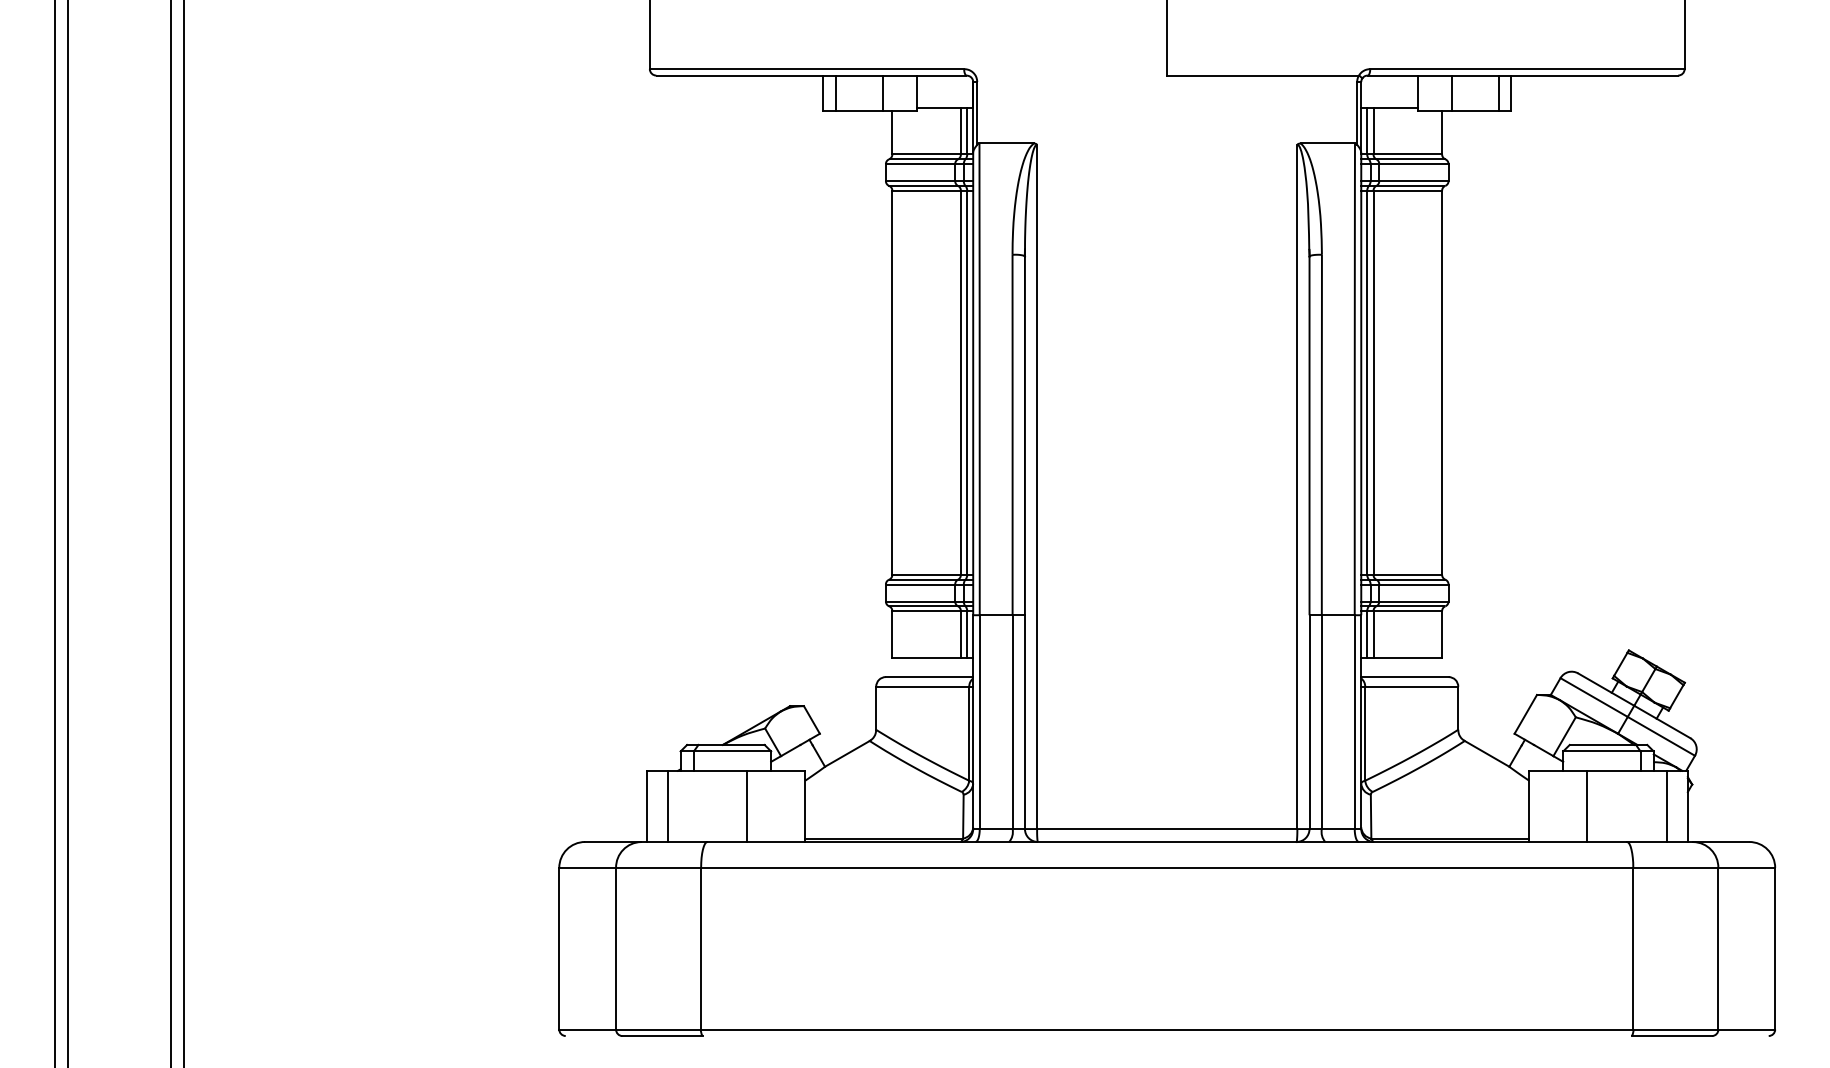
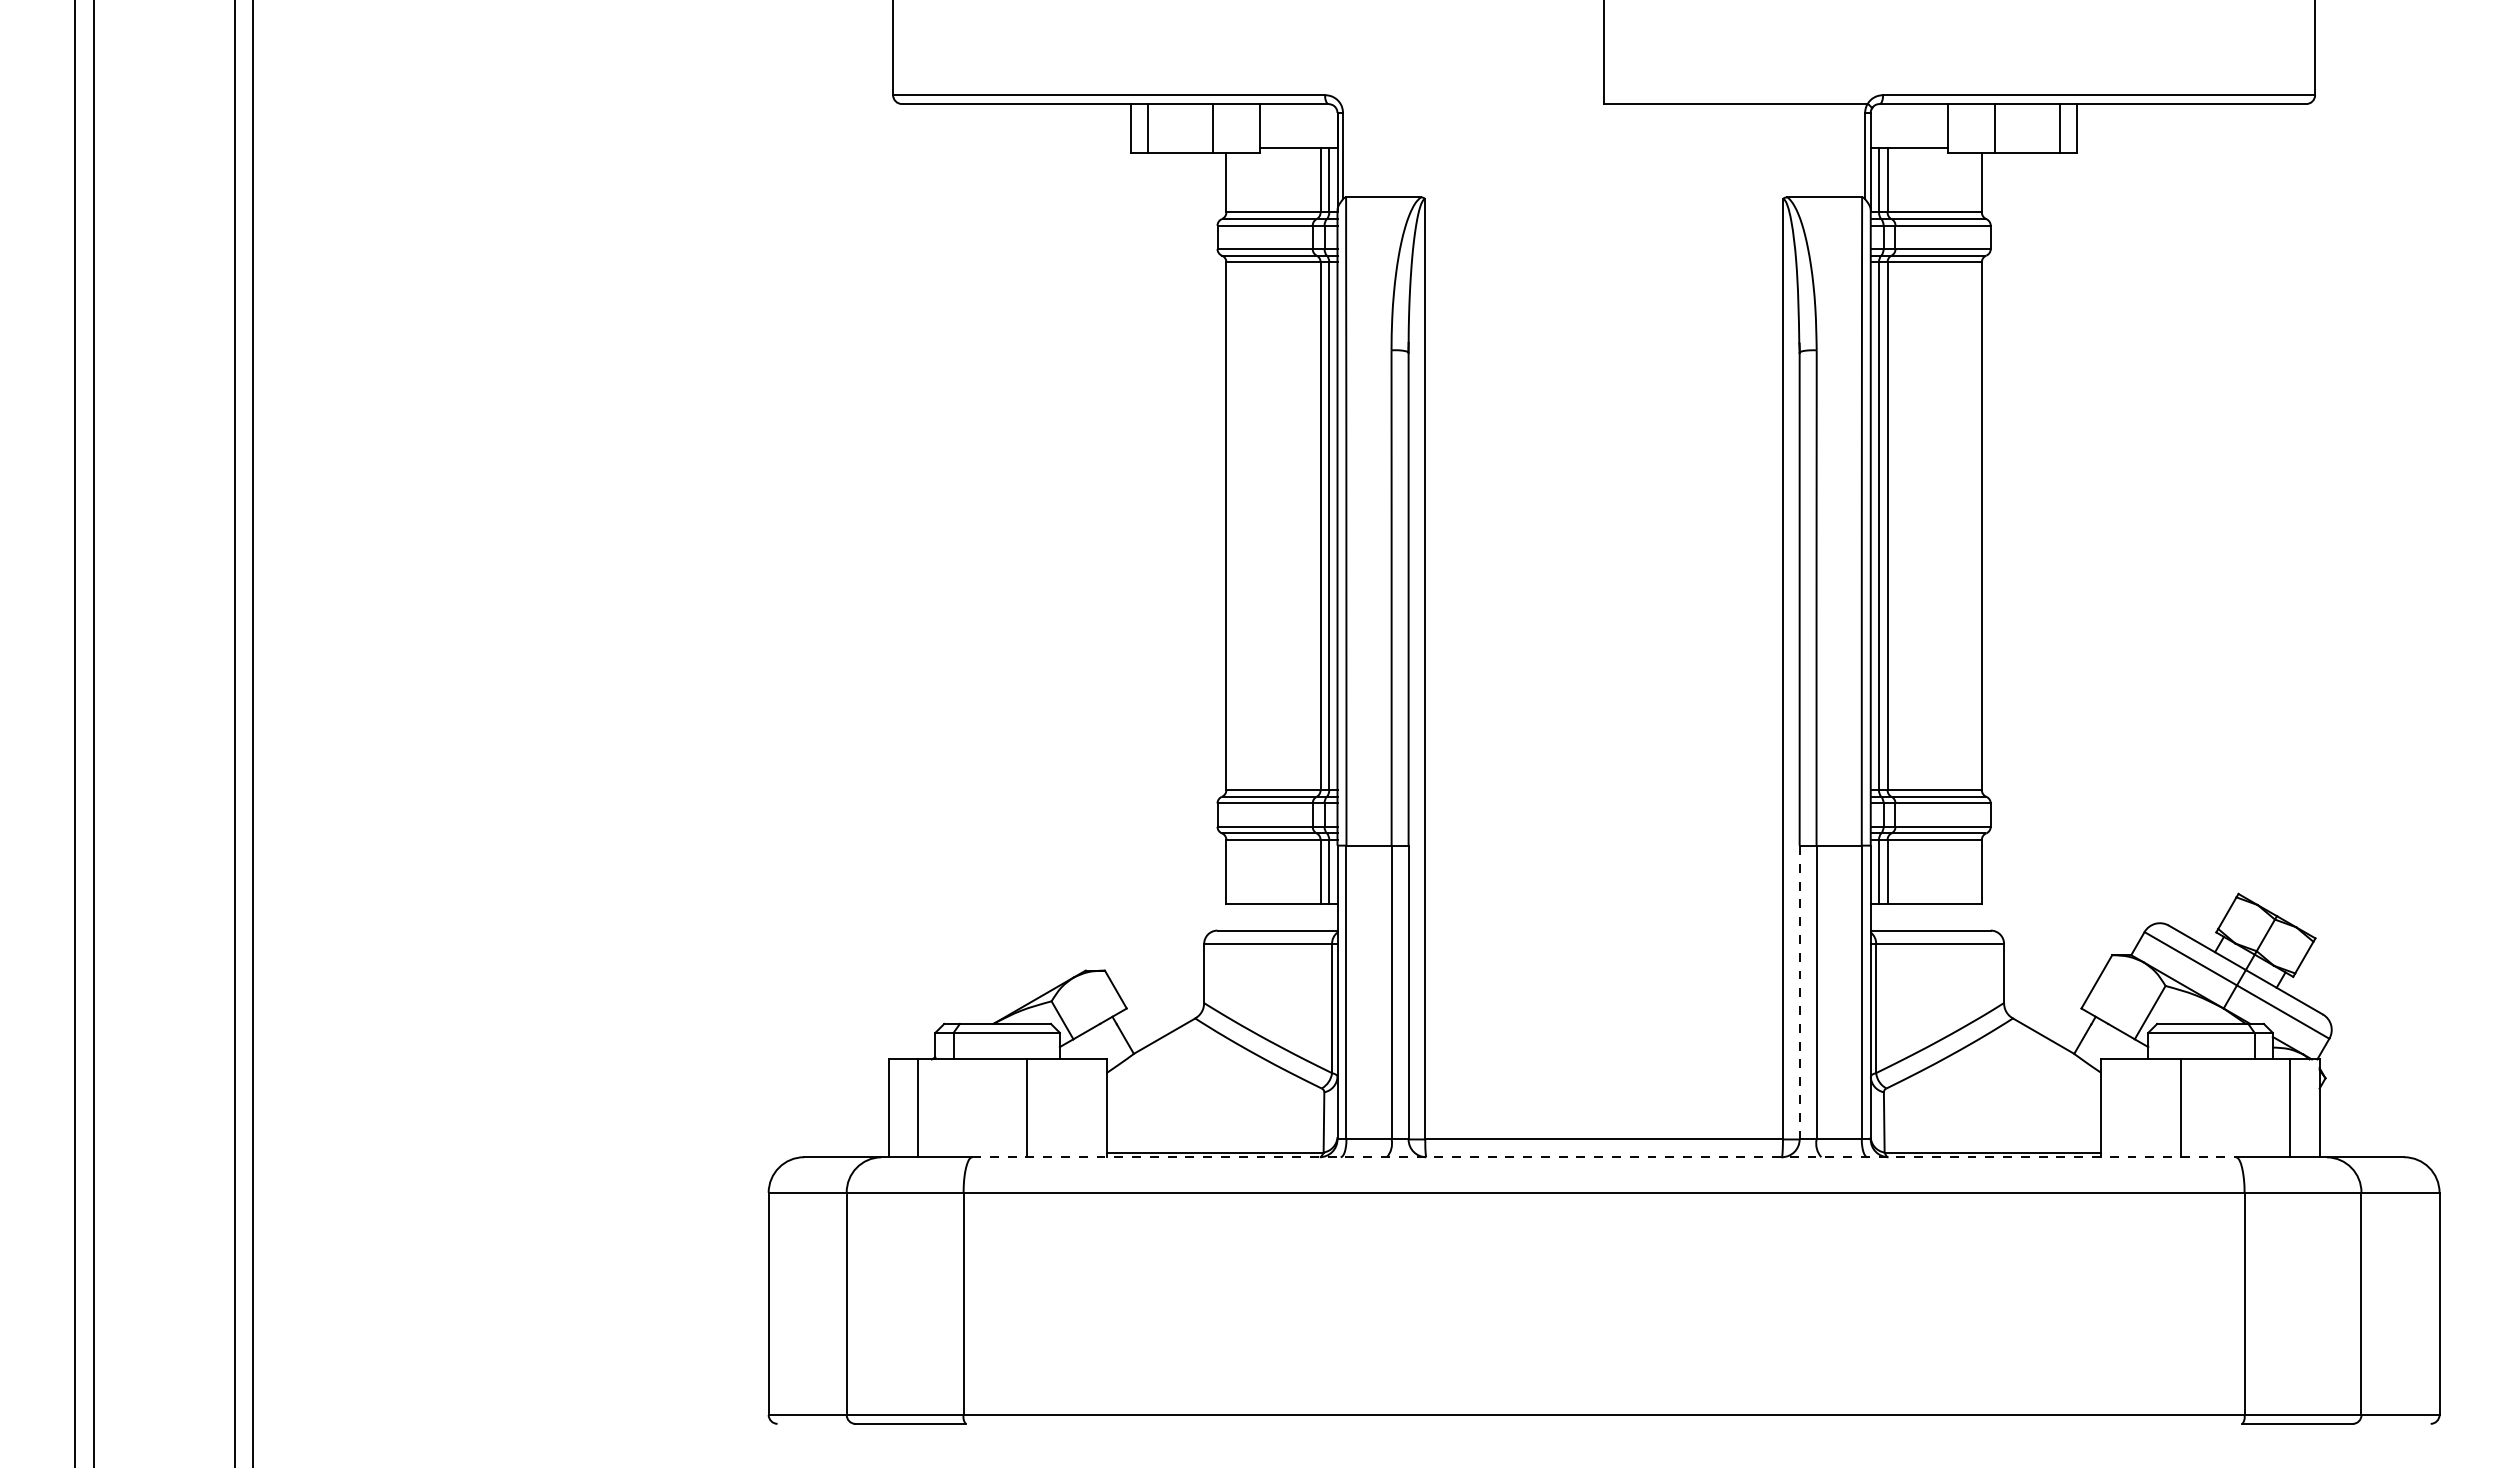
line: (1309, 722) -> (1799, 992), solid -> dashed
line: (1167, 842) -> (1604, 1157), solid -> dashed

